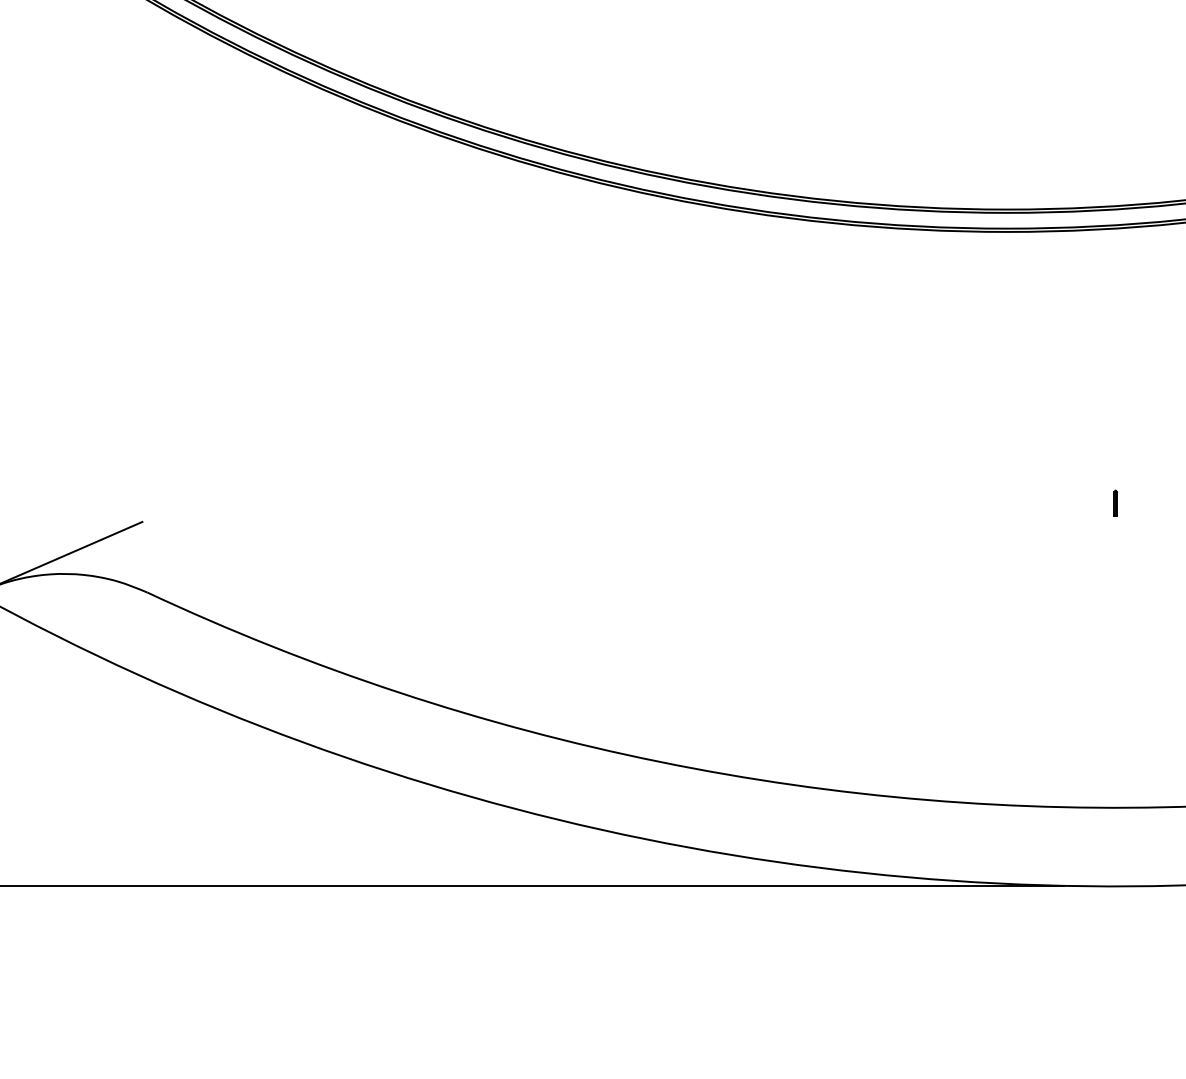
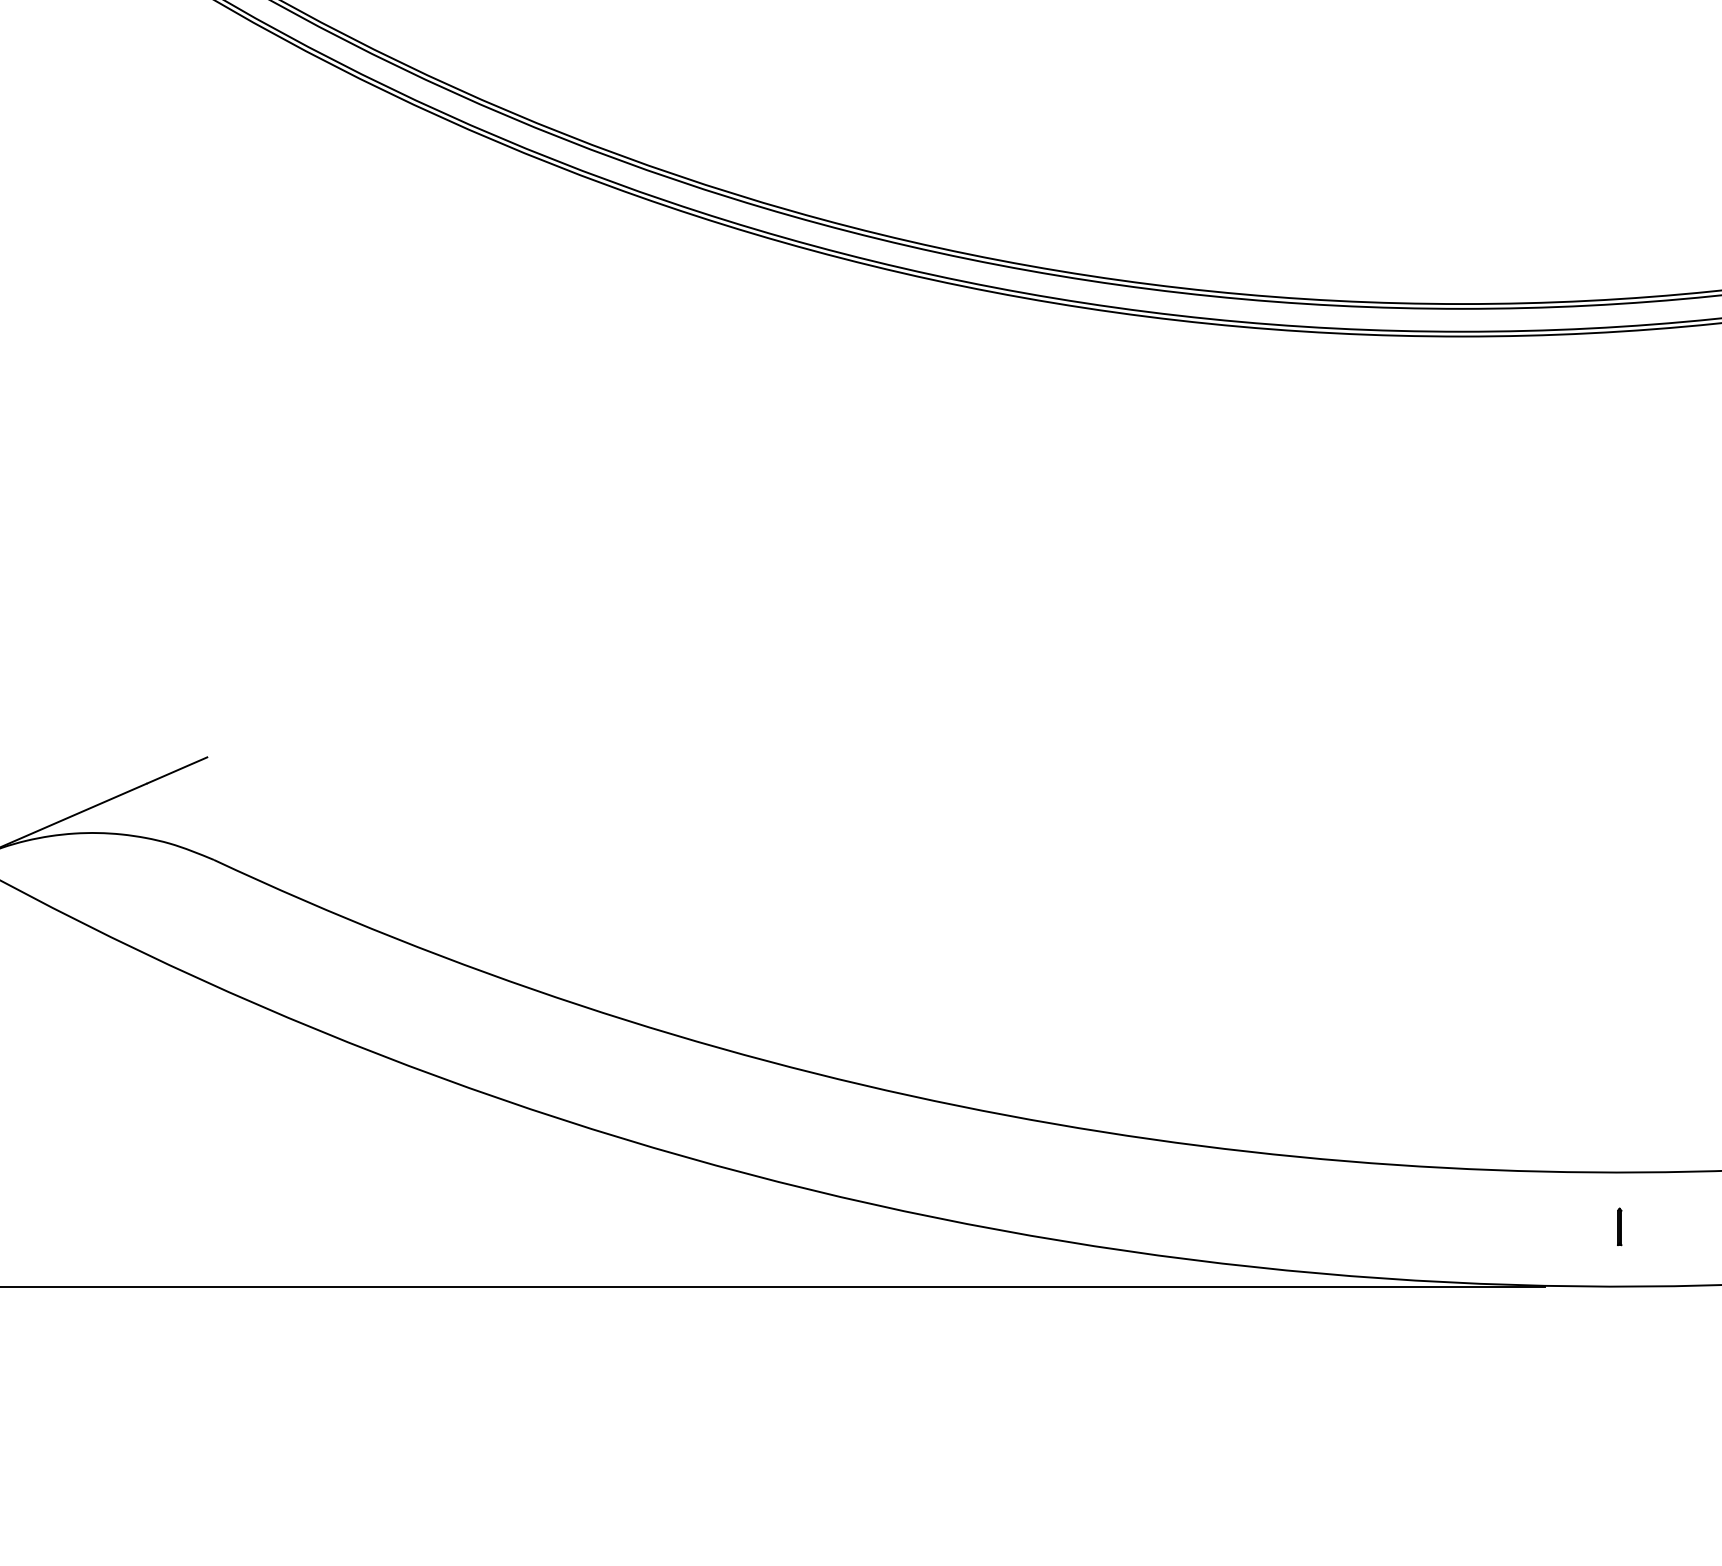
line: (1115, 502) -> (1619, 1225), moved

